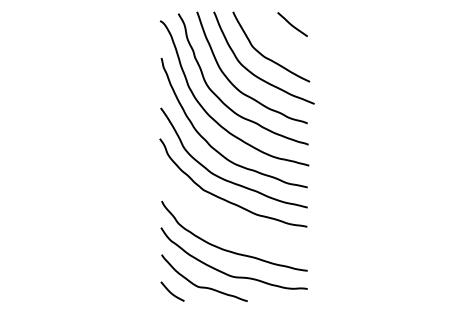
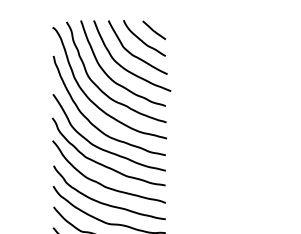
curve: (276, 37) -> (141, 40), added
curve: (225, 225) -> (102, 184), added

